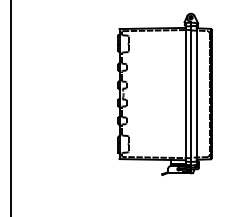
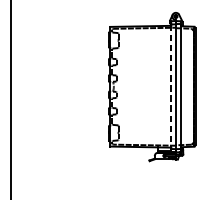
line: (186, 94) -> (171, 87), solid -> dashed

